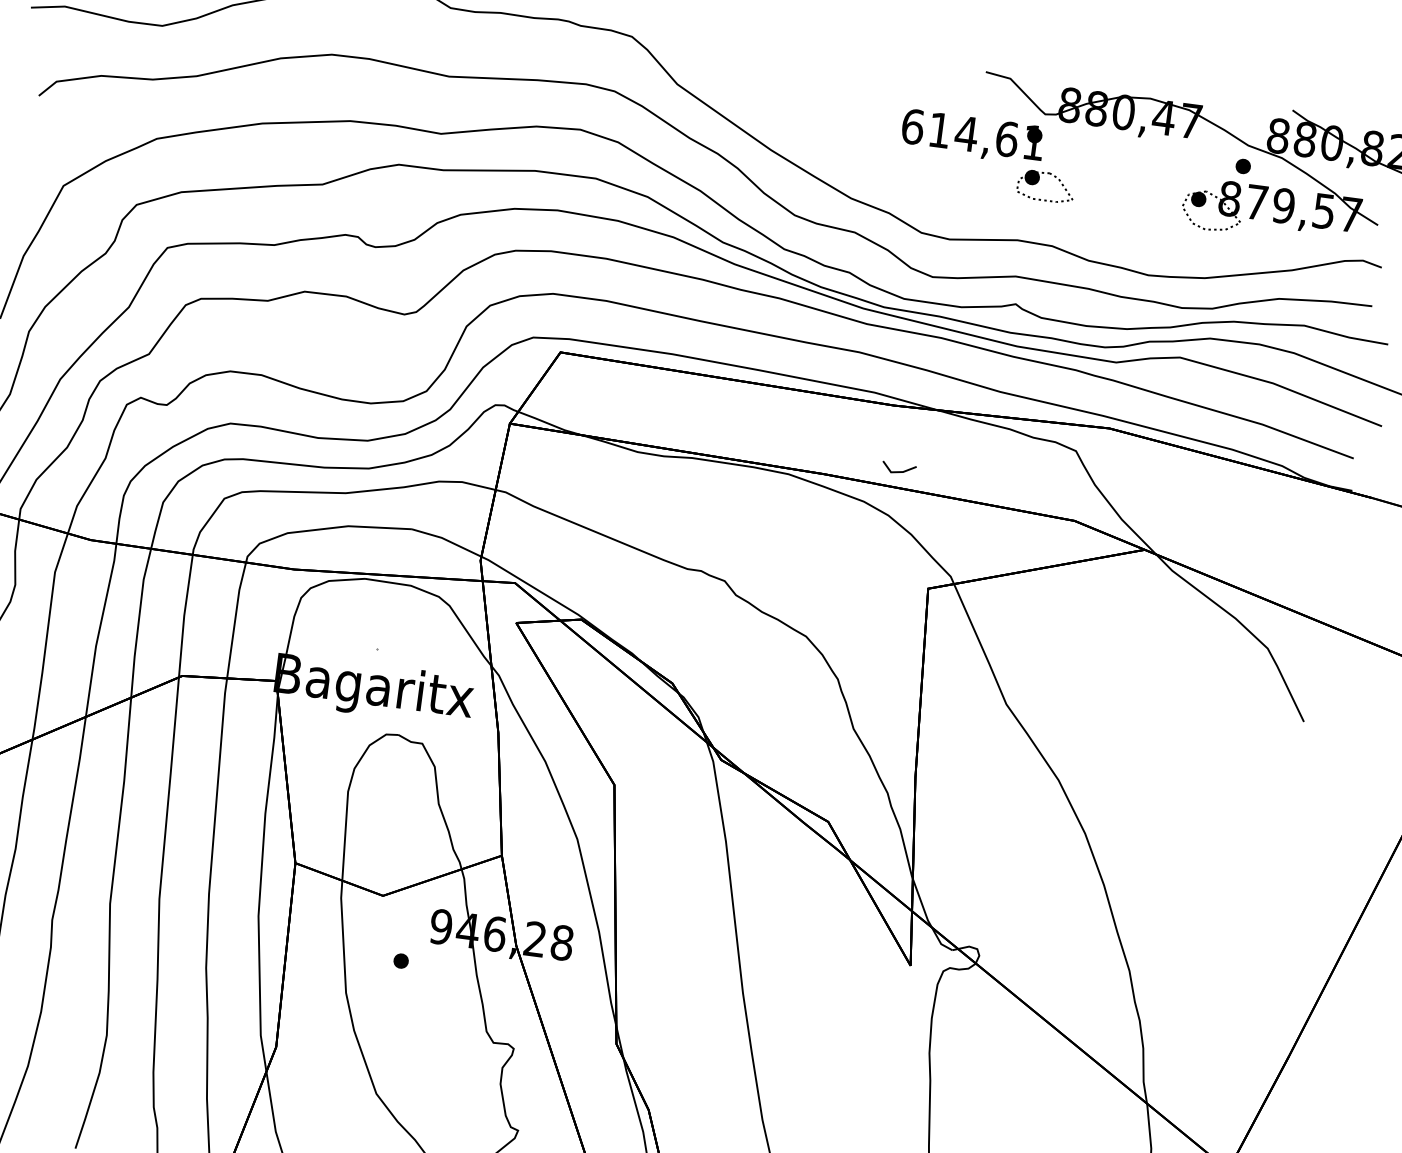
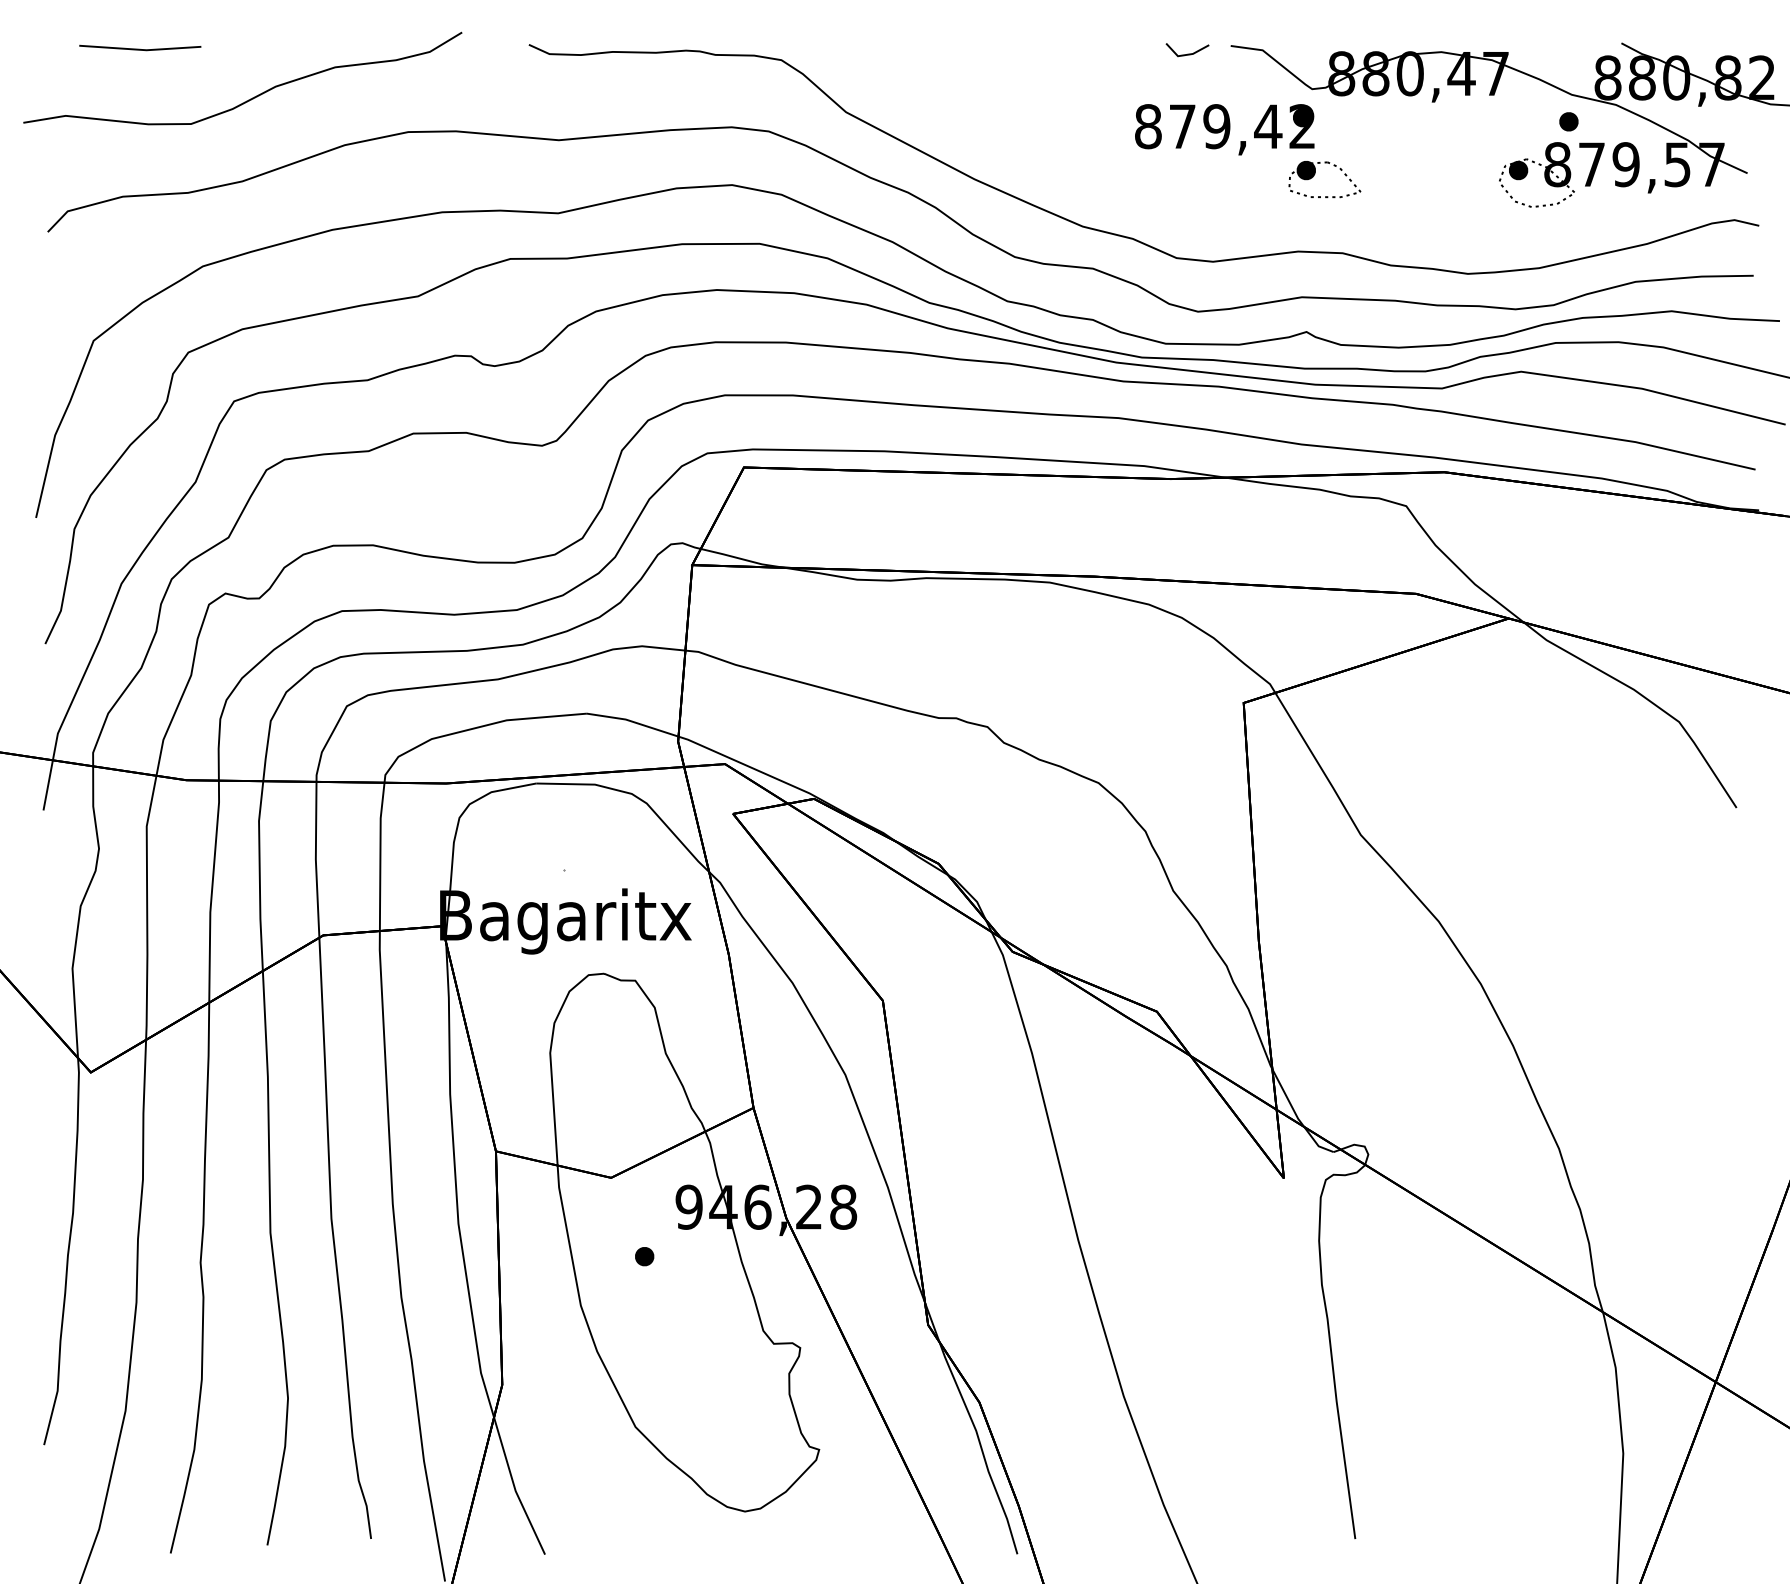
text: (972, 134) -> (1224, 126), 614,61 -> 879,42
line: (898, 471) -> (1187, 53), moved

